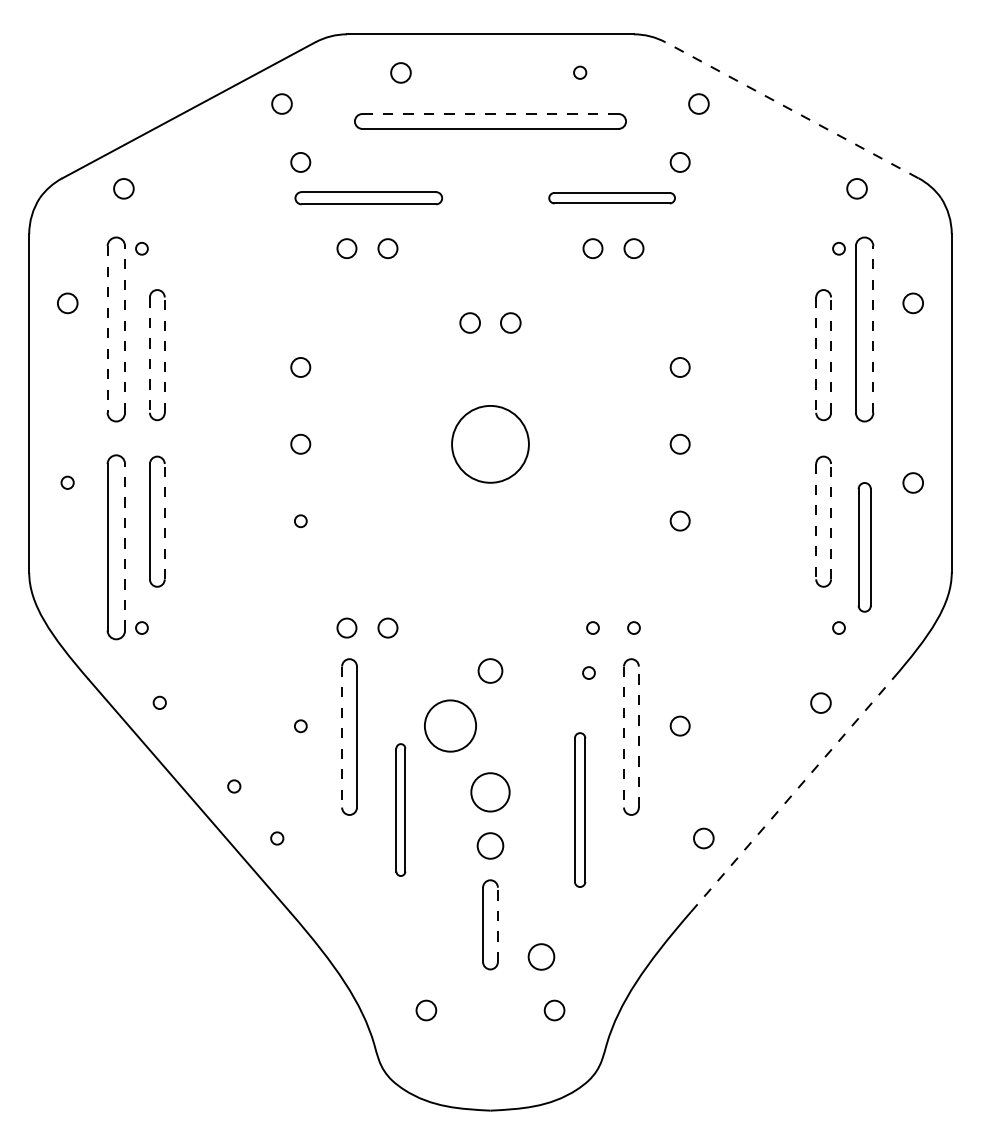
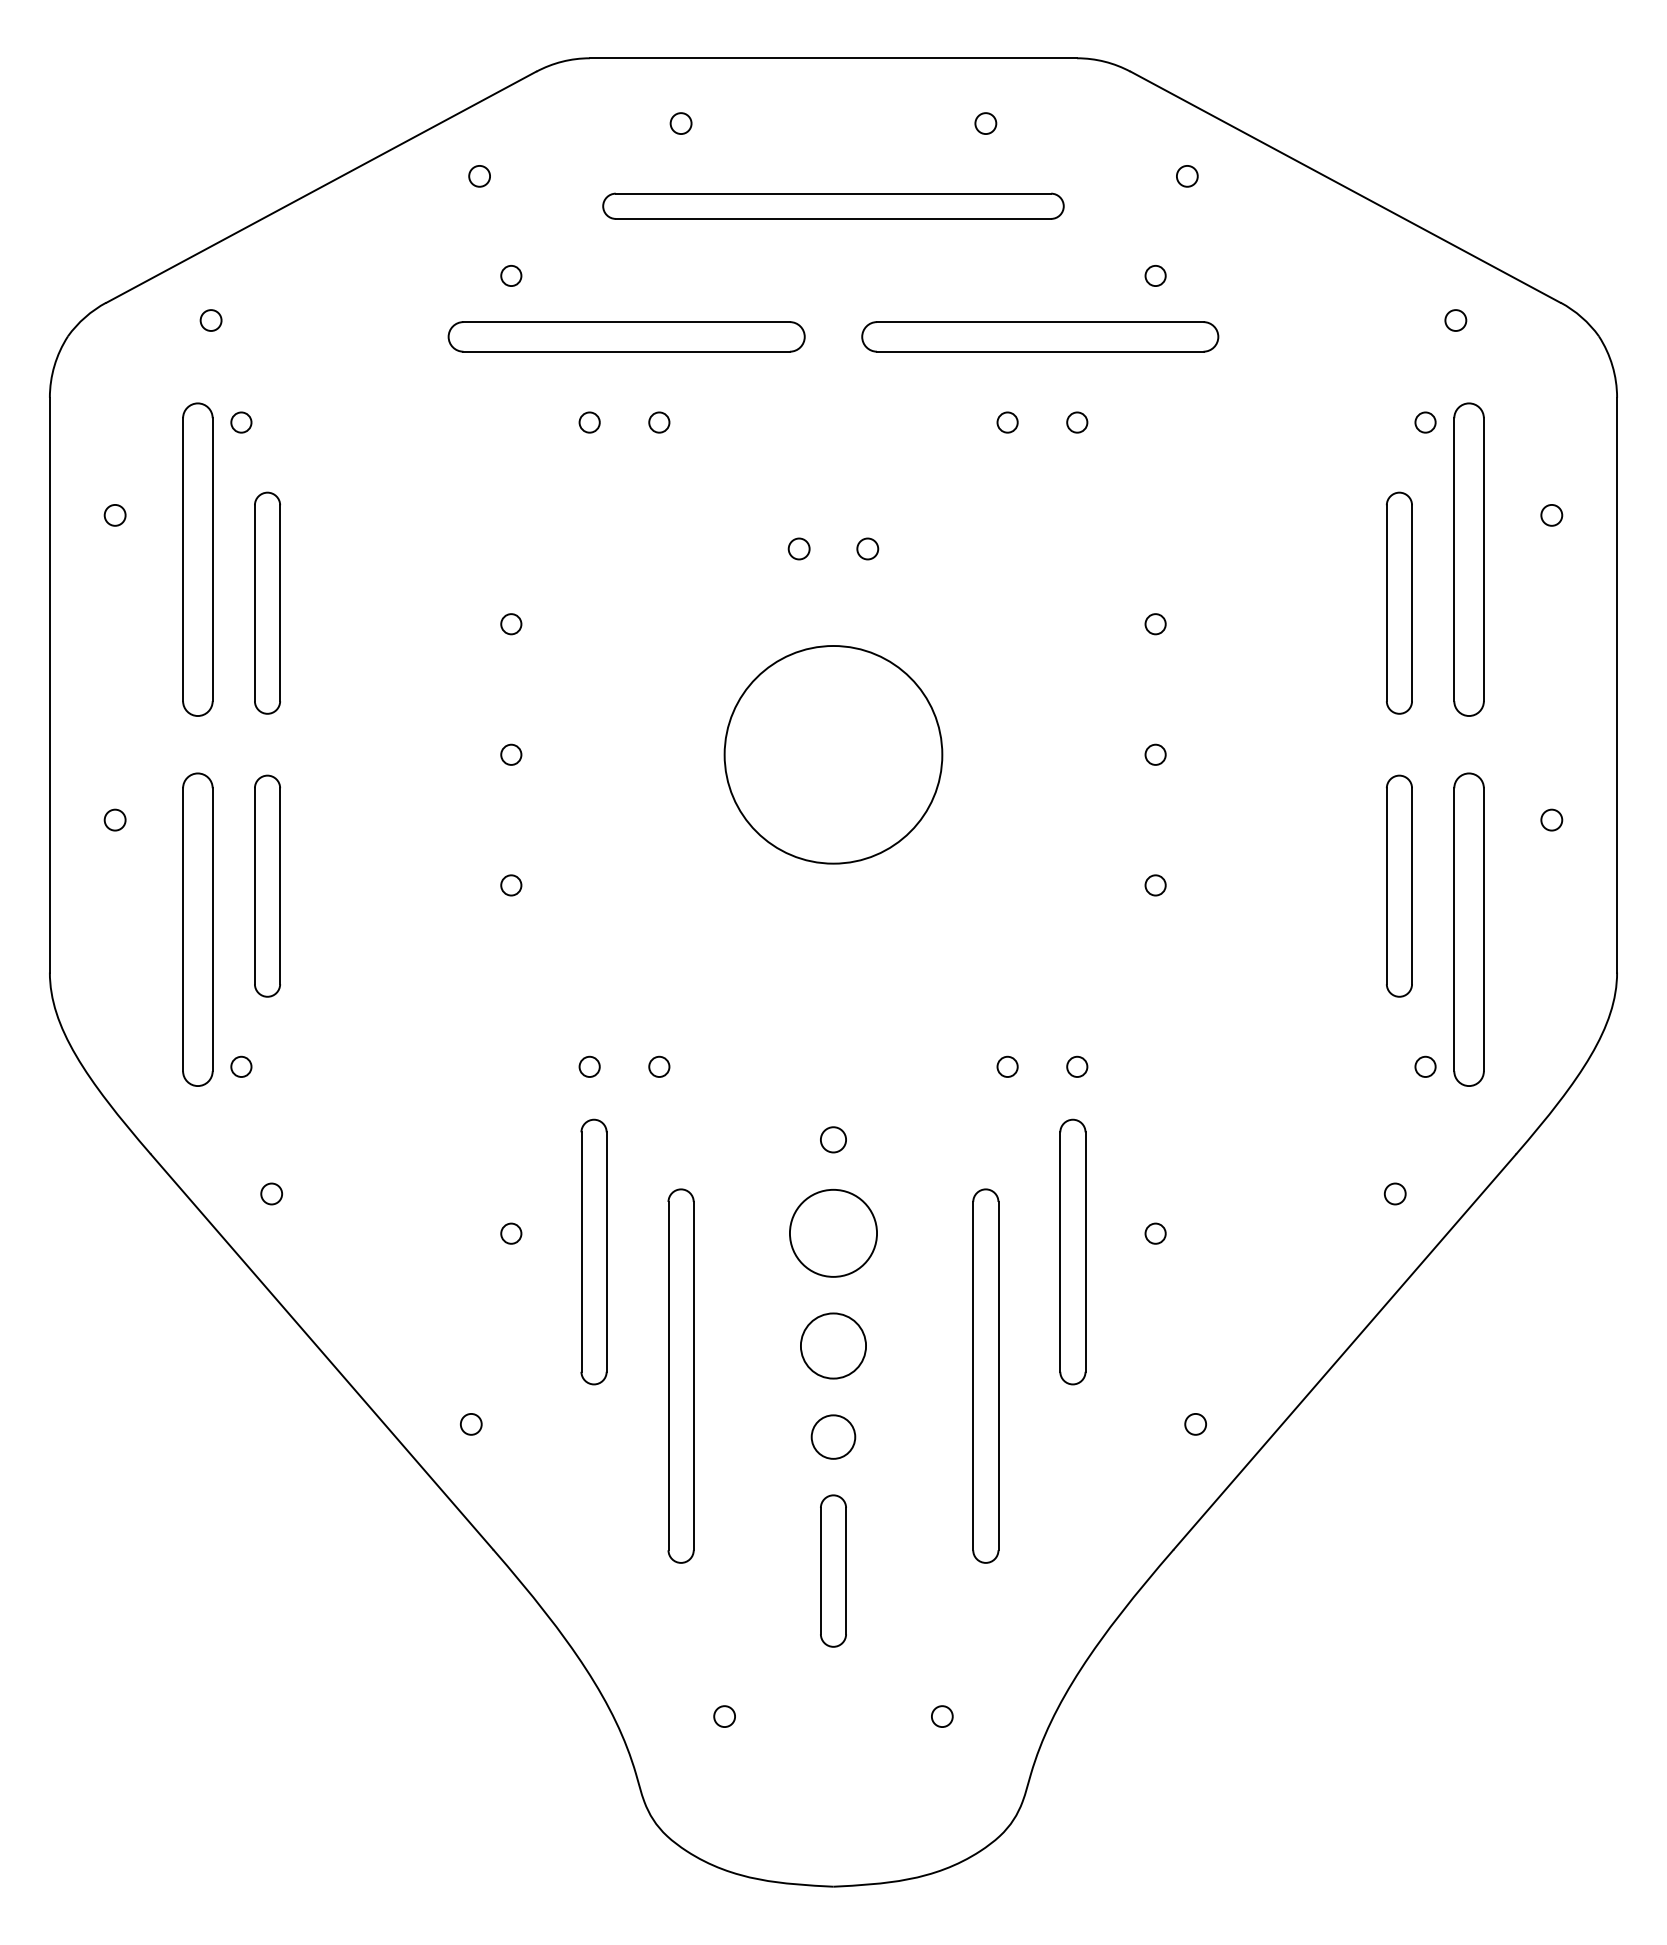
circle: (400, 72) -> (680, 123), size x0.62
circle: (282, 103) -> (480, 175), size x0.62
circle: (698, 103) -> (1186, 175), size x0.62
line: (791, 110) -> (1344, 187), dashed -> solid
line: (489, 113) -> (831, 192), dashed -> solid
circle: (300, 162) -> (510, 275), size x0.62
circle: (679, 162) -> (1154, 275), size x0.62
circle: (124, 188) -> (211, 320), size x0.62
circle: (856, 188) -> (1455, 320), size x0.62
part: (368, 197) -> (626, 335), size x1.43
part: (611, 197) -> (1039, 335), size x1.67
circle: (346, 248) -> (588, 422), size x0.62
circle: (387, 248) -> (658, 422), size x0.62
circle: (592, 248) -> (1006, 422), size x0.62
circle: (633, 248) -> (1076, 422), size x0.62
circle: (67, 303) -> (114, 515), size x0.62
circle: (913, 303) -> (1552, 515), size x0.62
circle: (470, 323) -> (799, 549), size x0.62
circle: (510, 323) -> (867, 549), size x0.62
line: (125, 329) -> (213, 559), dashed -> solid
line: (873, 329) -> (1484, 559), dashed -> solid
line: (107, 330) -> (182, 561), dashed -> solid
line: (149, 355) -> (254, 603), dashed -> solid
line: (164, 355) -> (279, 603), dashed -> solid
line: (816, 355) -> (1387, 603), dashed -> solid
line: (831, 355) -> (1412, 603), dashed -> solid
circle: (300, 367) -> (510, 624), size x0.62
circle: (679, 367) -> (1154, 624), size x0.62
circle: (300, 444) -> (510, 755), size x0.62
circle: (490, 444) -> (833, 755), size x1.67
circle: (679, 444) -> (1154, 755), size x0.62
circle: (913, 482) -> (1552, 819), size x0.62
line: (164, 521) -> (279, 885), dashed -> solid
circle: (679, 521) -> (1154, 885), size x0.62
line: (816, 521) -> (1387, 885), dashed -> solid
line: (831, 521) -> (1412, 885), dashed -> solid
line: (125, 546) -> (213, 928), dashed -> solid
part: (864, 547) -> (1468, 930), size x1.43
circle: (346, 627) -> (588, 1065), size x0.62
circle: (387, 627) -> (658, 1065), size x0.62
circle: (490, 670) -> (833, 1138), size x0.62
circle: (588, 672) -> (999, 1142), removed
circle: (821, 702) -> (1395, 1193), size x0.62
circle: (450, 725) -> (833, 1232), moved
circle: (679, 726) -> (1154, 1234), size x0.62
line: (638, 736) -> (1084, 1251), dashed -> solid
line: (342, 737) -> (582, 1252), dashed -> solid
line: (624, 737) -> (1061, 1252), dashed -> solid
circle: (234, 786) -> (398, 1336), removed
line: (791, 795) -> (1344, 1351), dashed -> solid
part: (400, 809) -> (680, 1375), size x1.67
part: (579, 809) -> (984, 1375), size x1.43
circle: (703, 838) -> (1195, 1424), size x0.62
line: (497, 924) -> (845, 1570), dashed -> solid
circle: (541, 956) -> (920, 1624), removed
circle: (426, 1010) -> (724, 1716), size x0.62
circle: (554, 1010) -> (942, 1716), size x0.62

